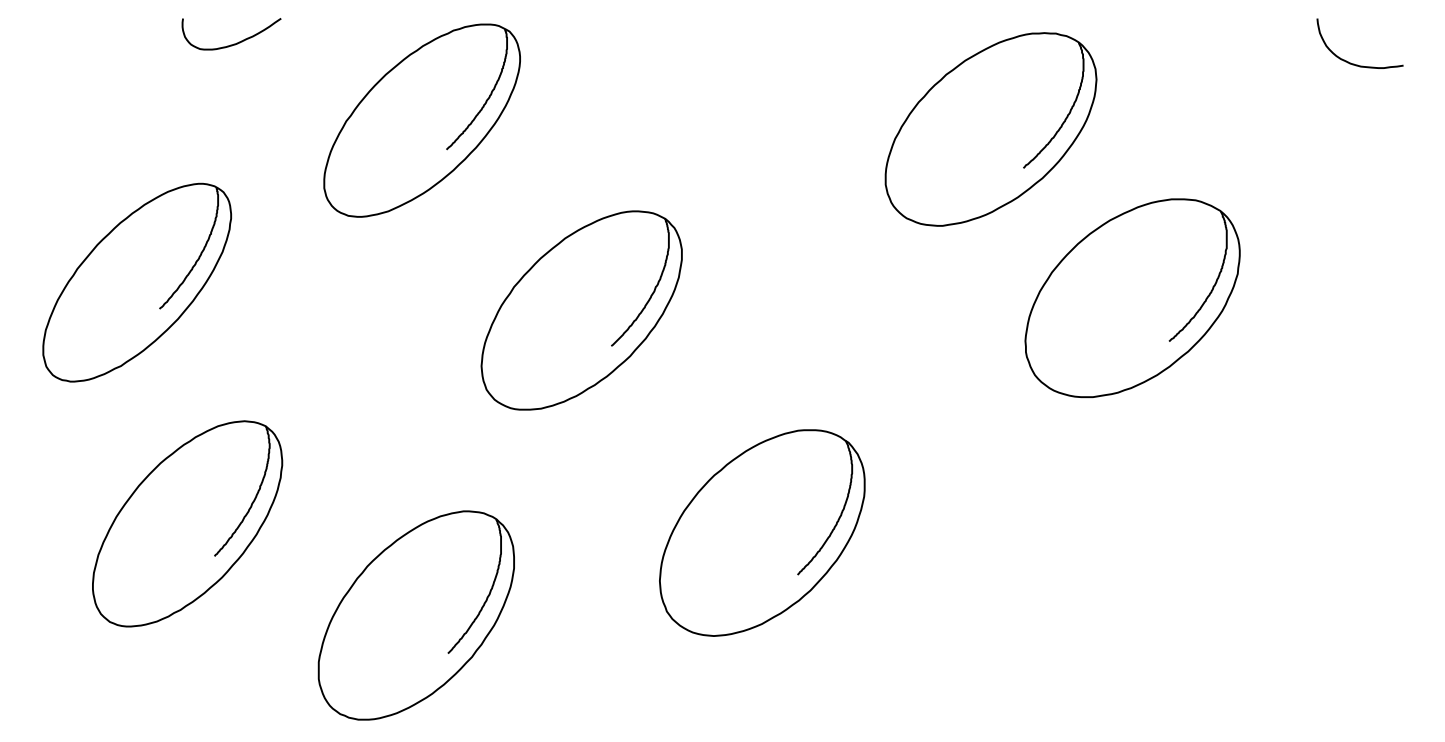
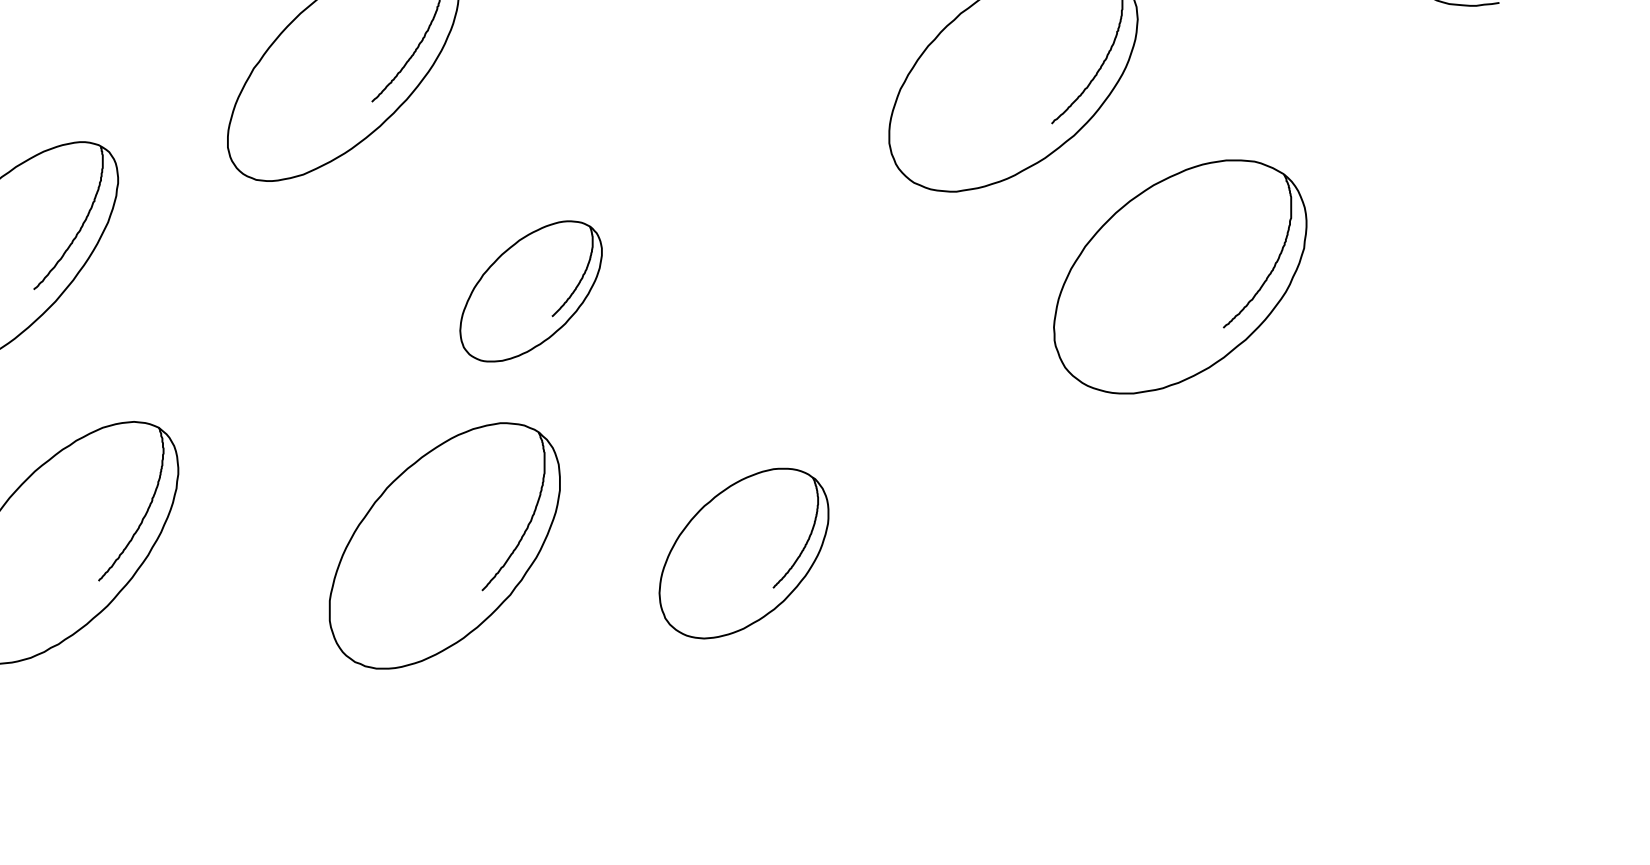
part: (581, 310) -> (530, 291), size x0.6
part: (762, 532) -> (744, 552), size x0.7
part: (415, 615) -> (443, 545), moved

